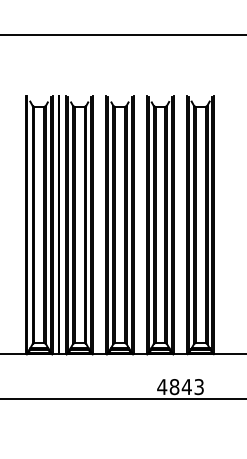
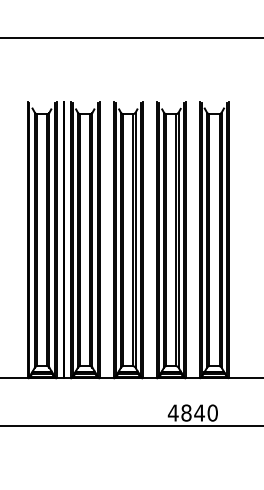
text: (198, 386) -> (212, 412), 4843 -> 4840

